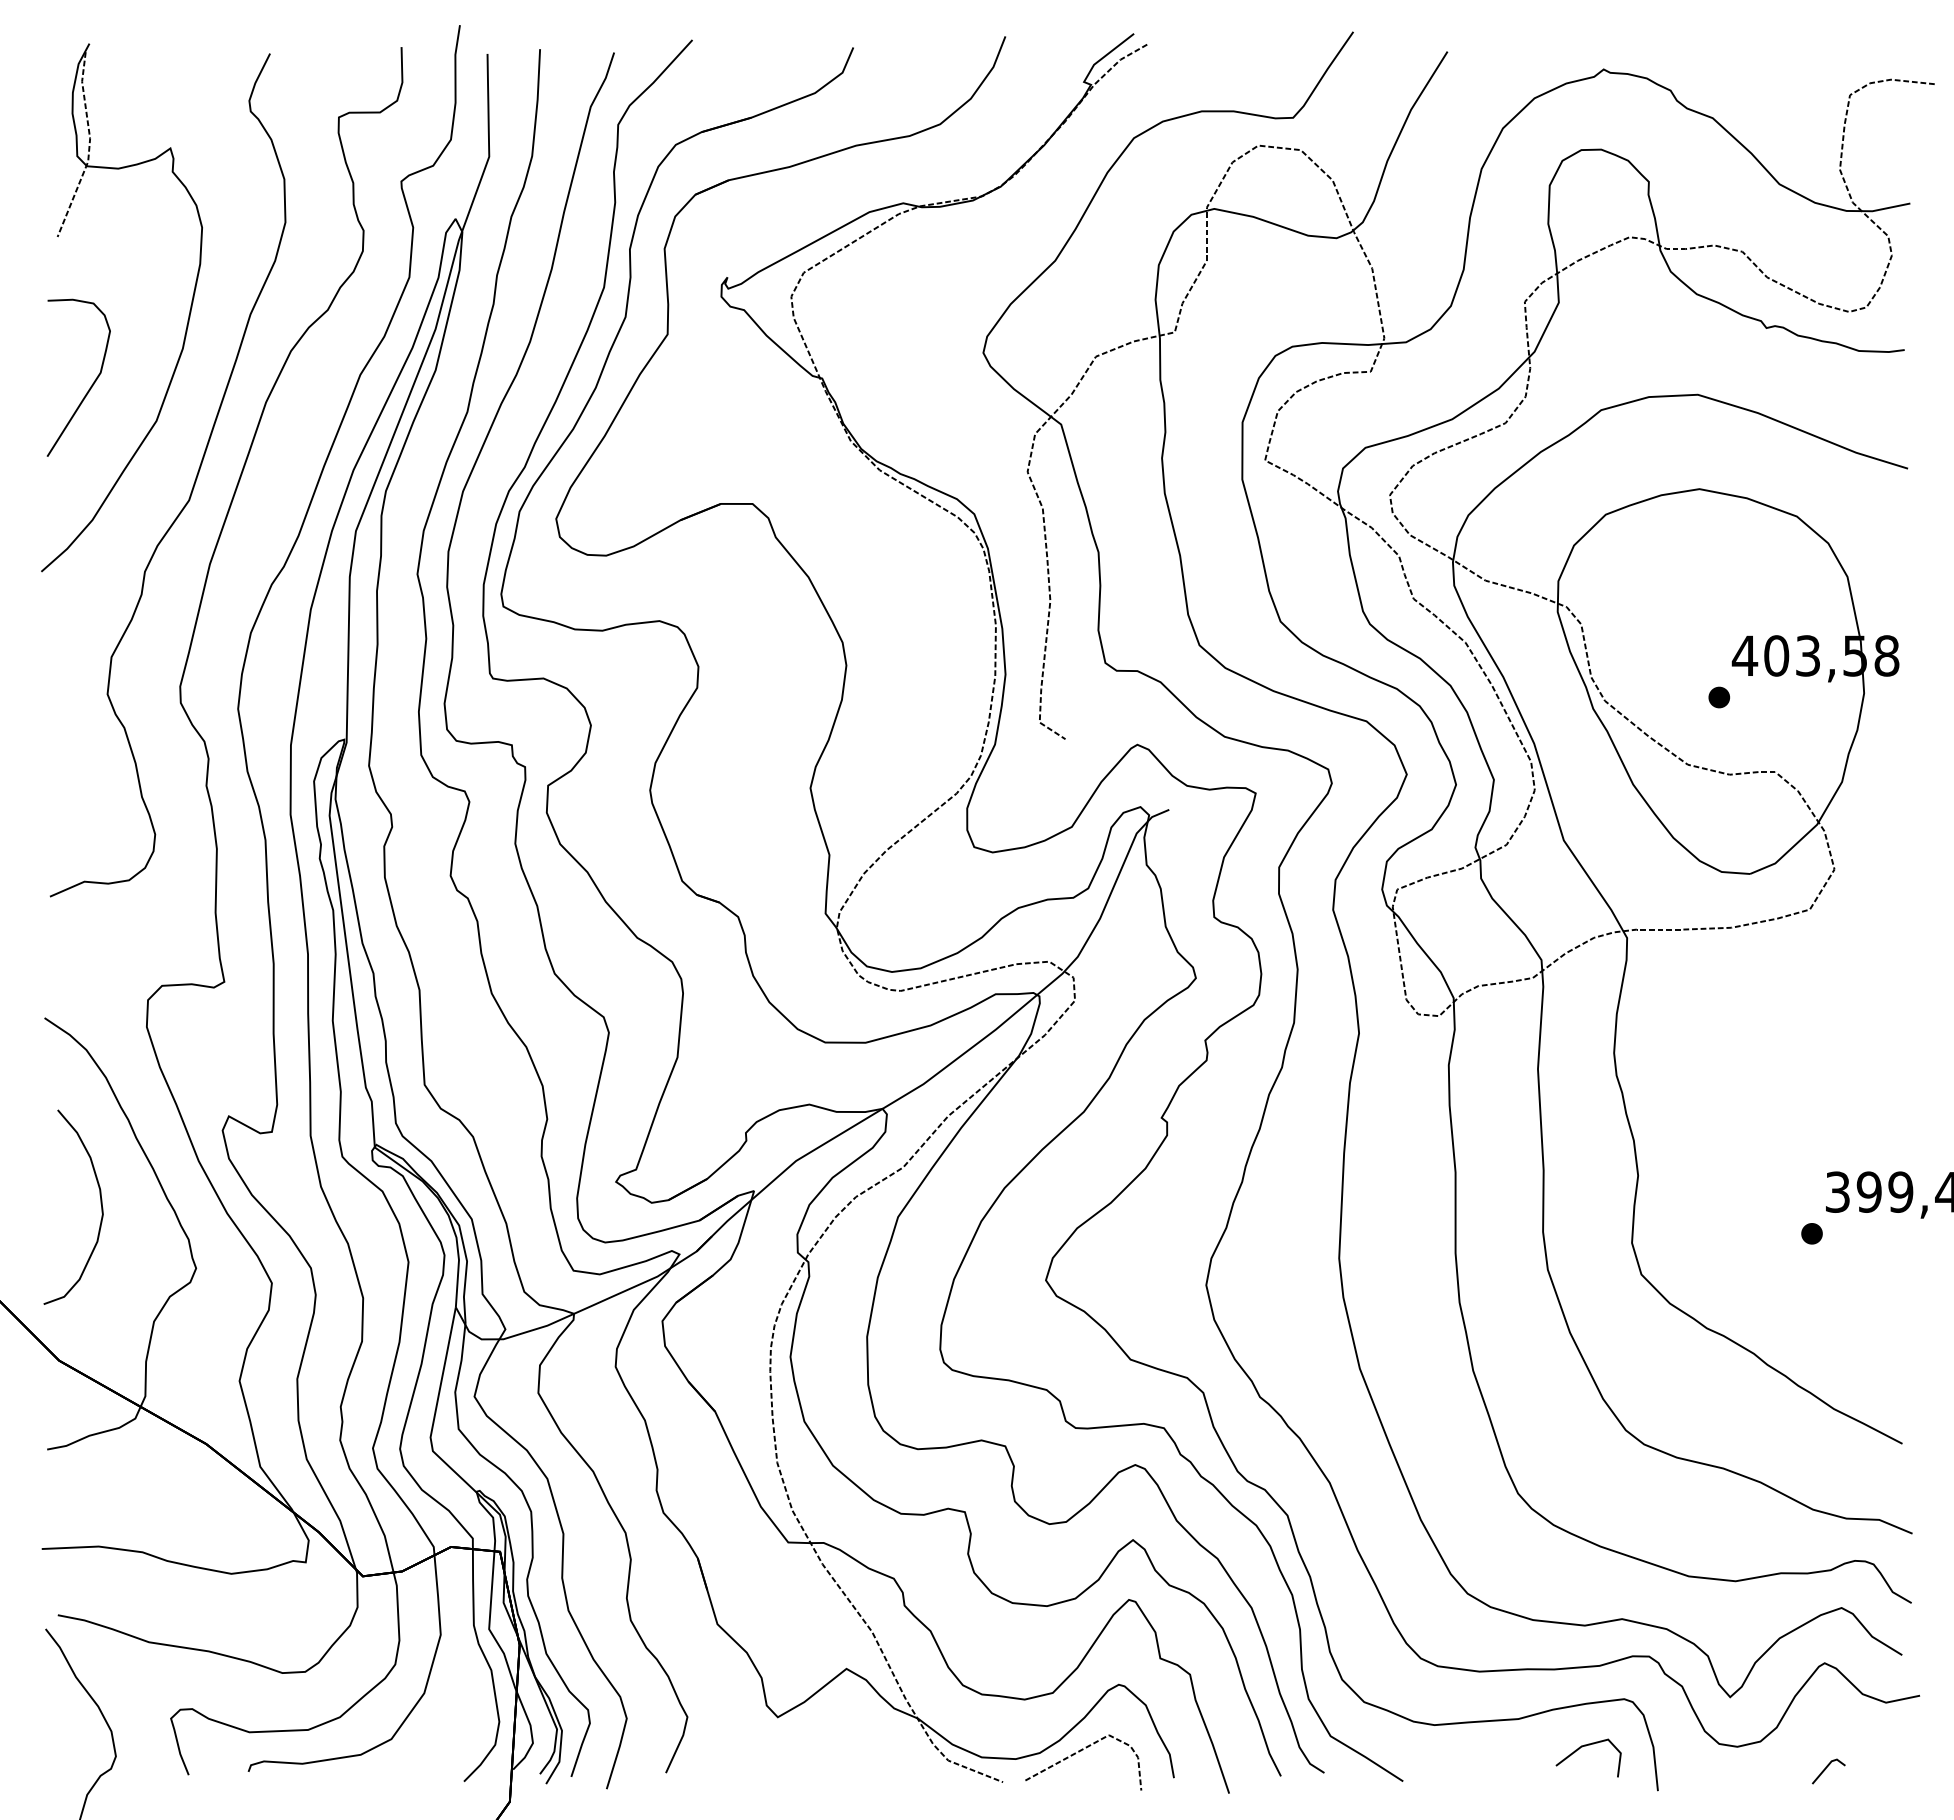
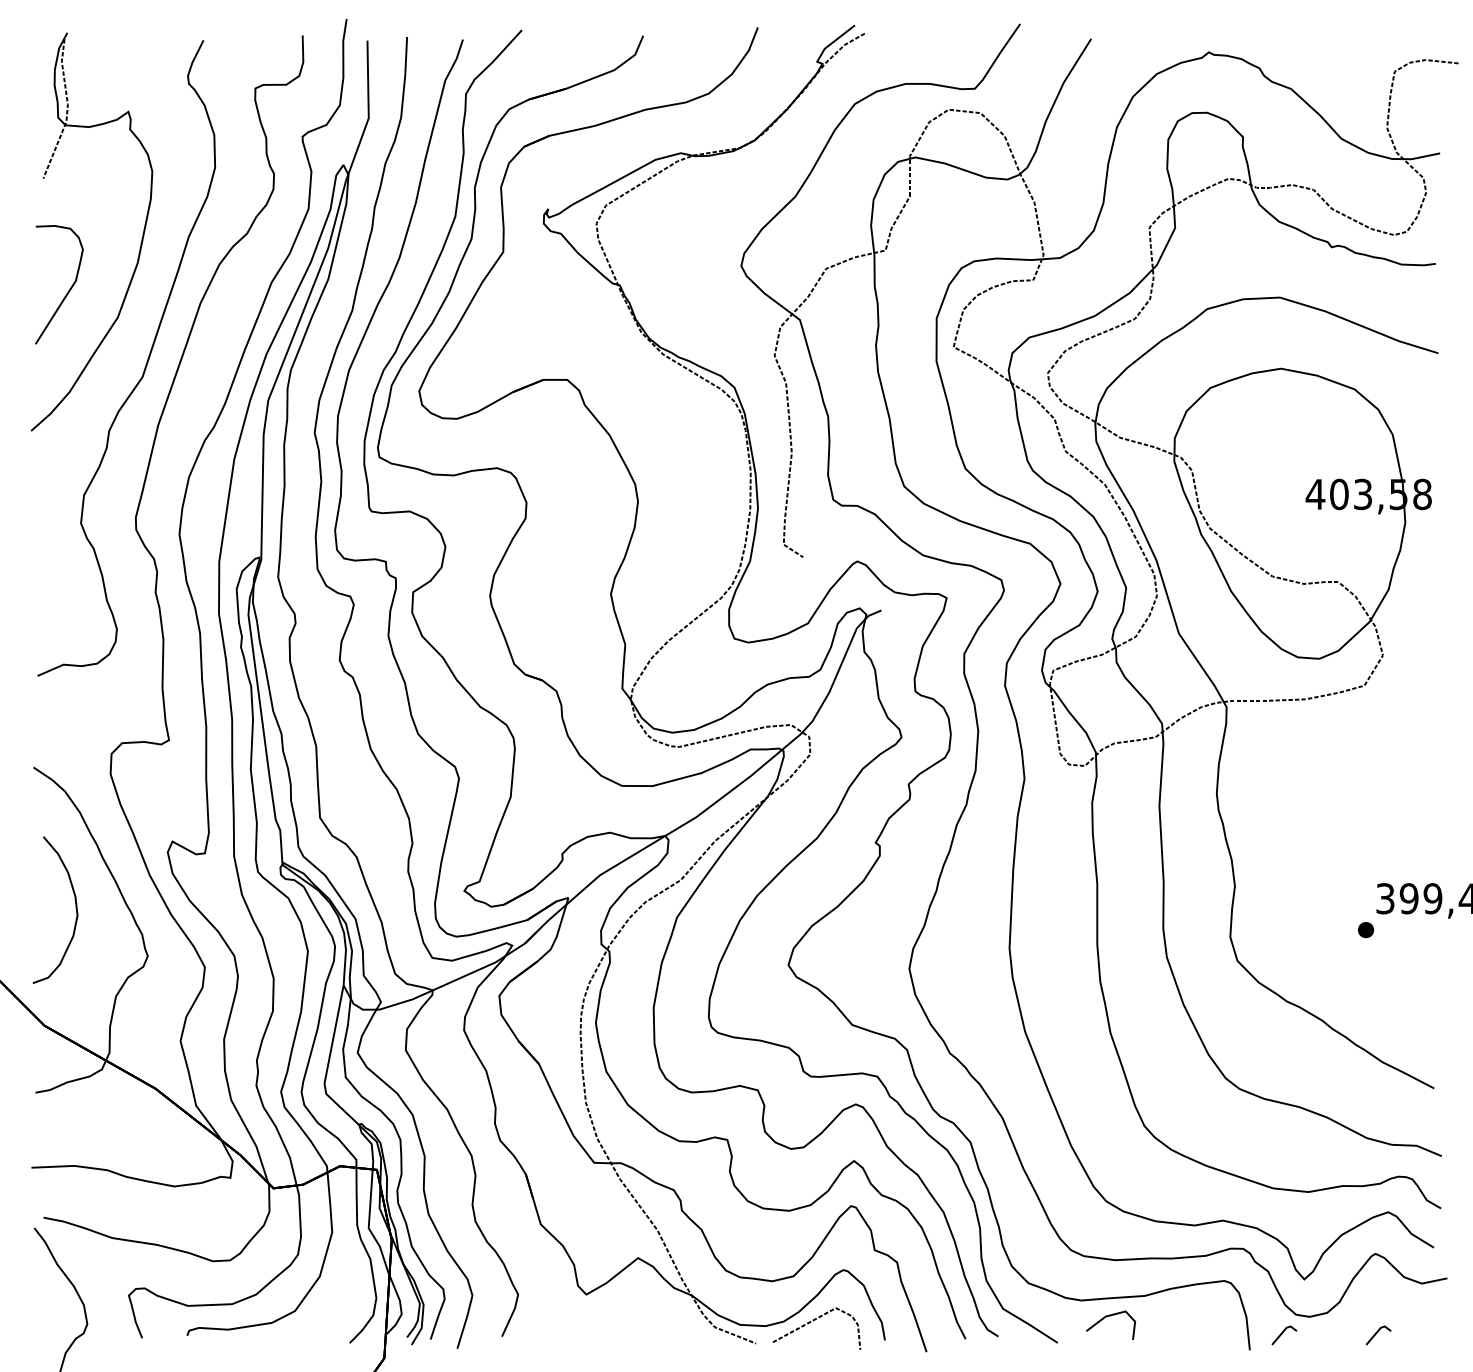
part: (1719, 697) -> (1296, 525), removed
line: (1586, 1746) -> (1109, 1316), moved
line: (1700, 1770) -> (1281, 1334), added

